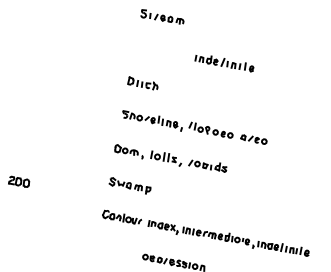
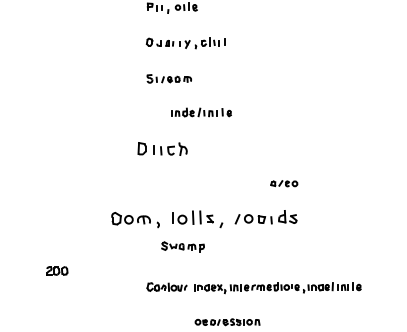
part: (224, 62) -> (201, 112), moved
part: (143, 83) -> (162, 148), size x1.6
part: (177, 124) -> (204, 183), removed
part: (170, 159) -> (204, 219), size x1.6
part: (129, 185) -> (182, 246), moved

